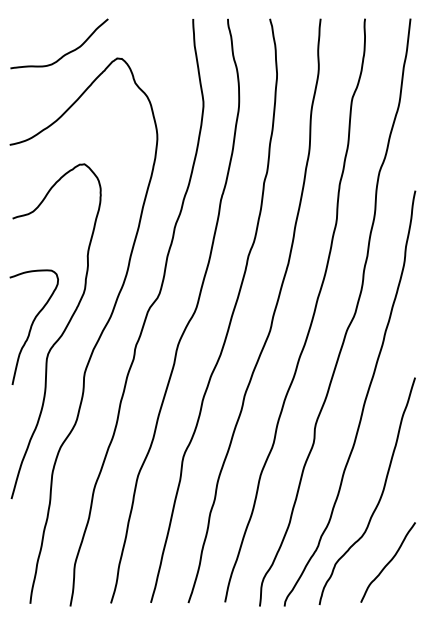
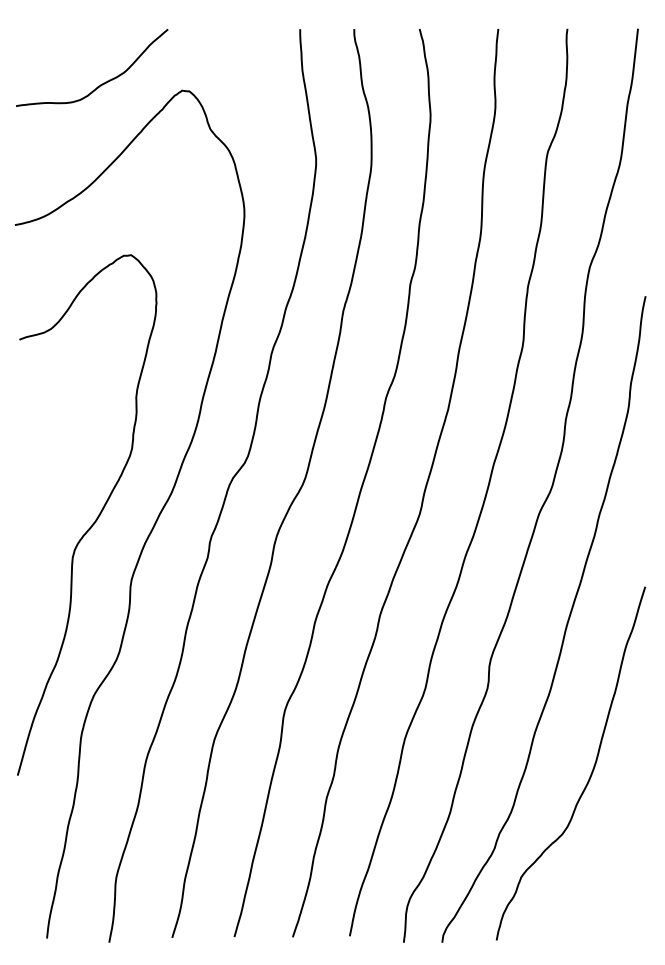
curve: (32, 326) -> (50, 507), removed
curve: (387, 562) -> (602, 874), removed

